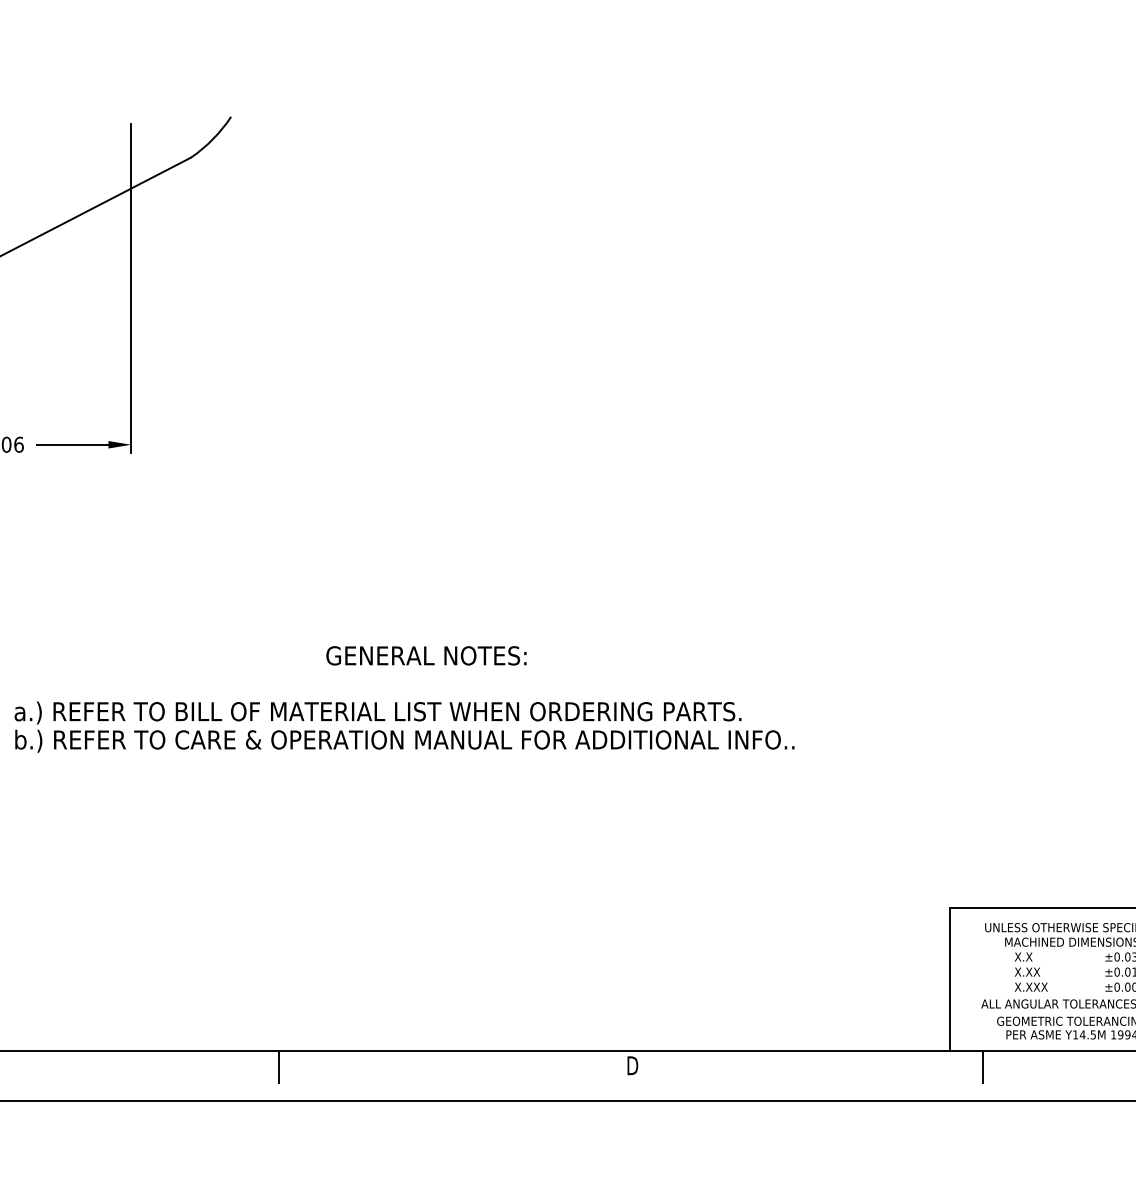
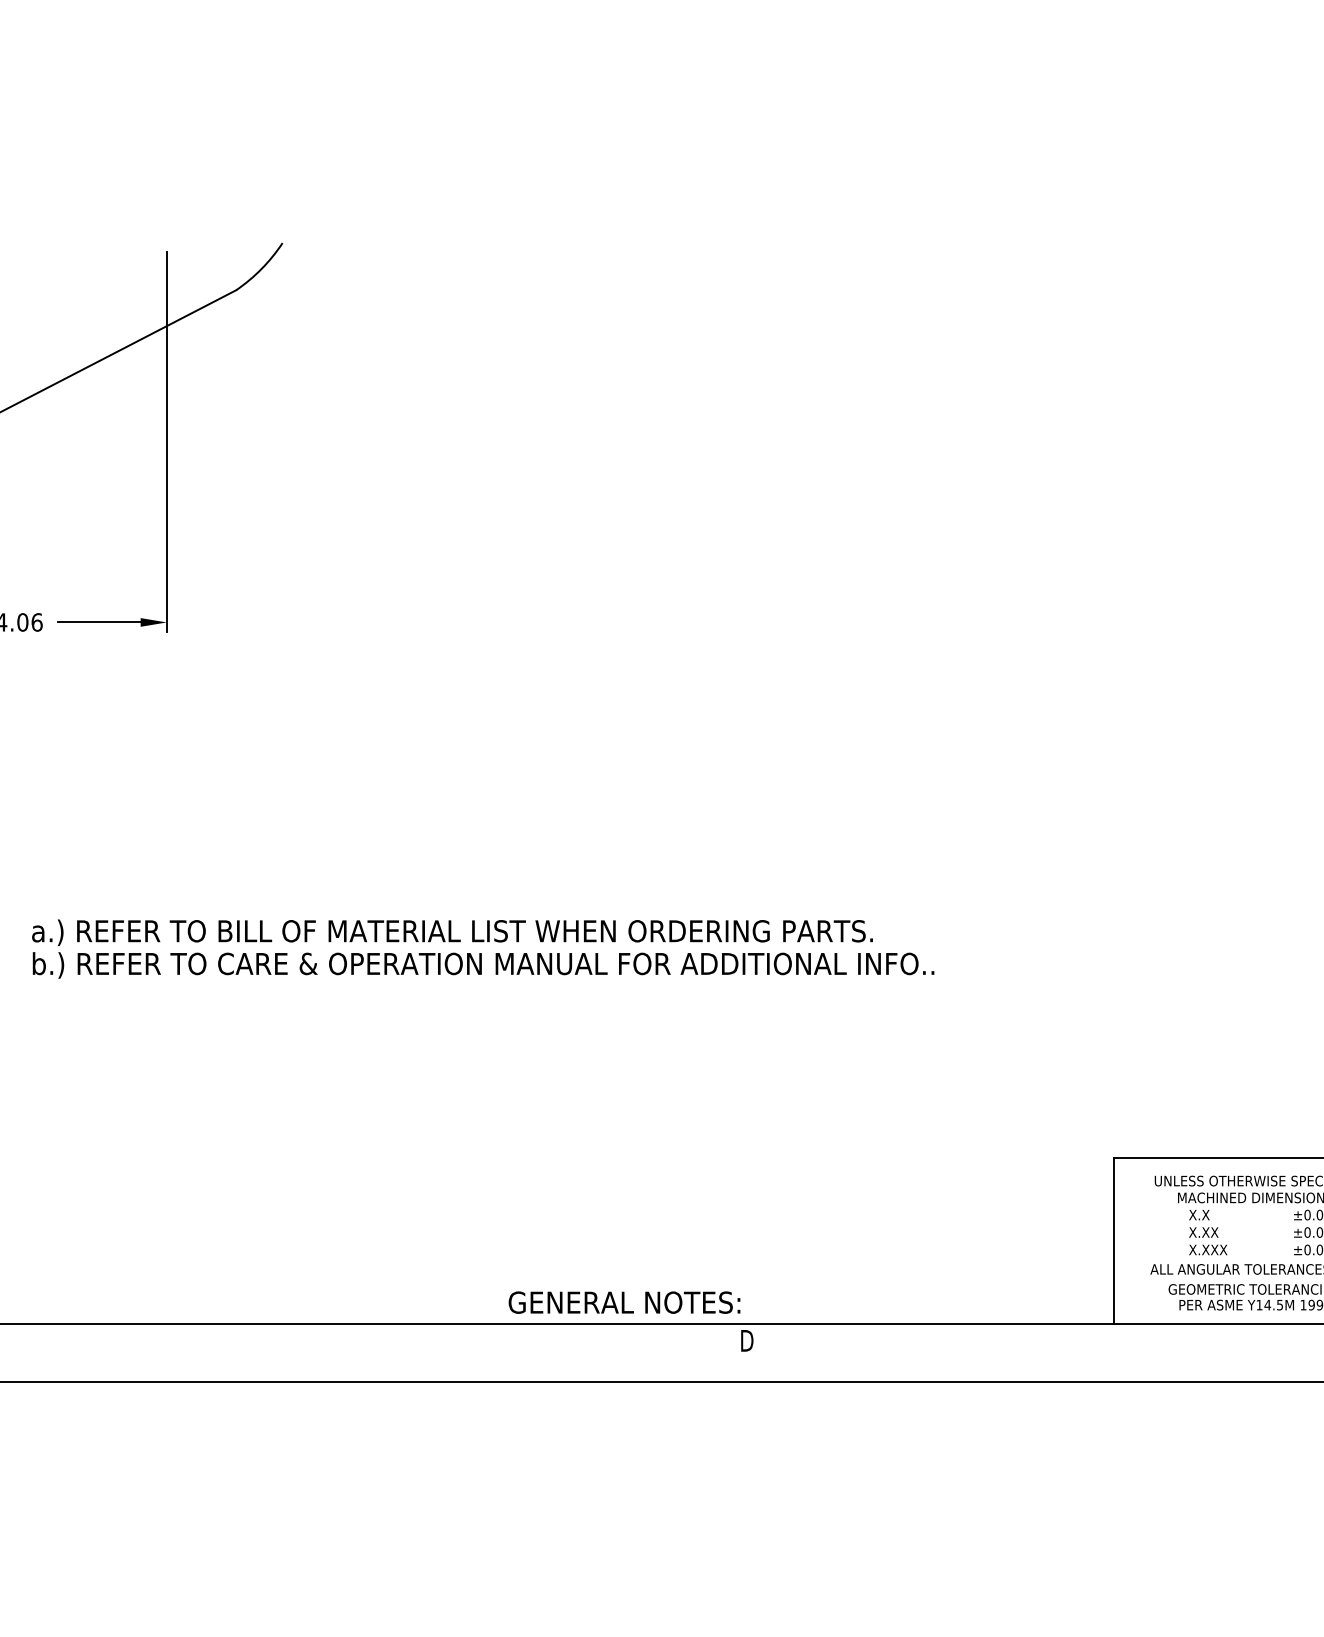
text: (426, 655) -> (624, 1302), moved
line: (279, 1066) -> (338, 1341), removed
line: (982, 1066) -> (1151, 1341), removed

